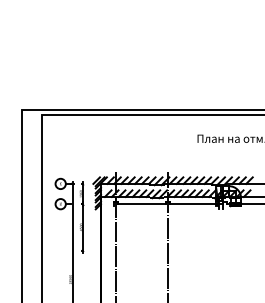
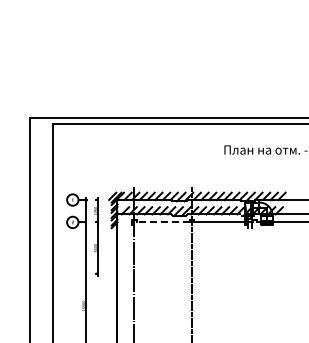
line: (142, 203) -> (163, 221), solid -> dashed

